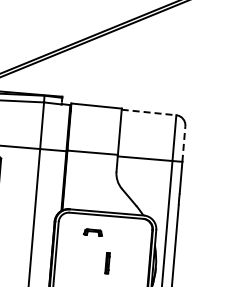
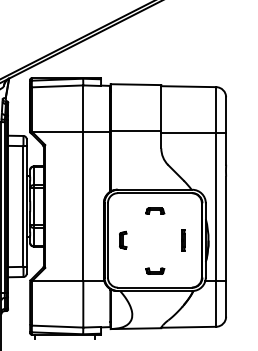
line: (149, 112) -> (189, 86), dashed -> solid
line: (184, 144) -> (226, 115), dashed -> solid
part: (93, 232) -> (155, 210), moved
part: (71, 259) -> (123, 239), added
line: (108, 263) -> (183, 240), moved

